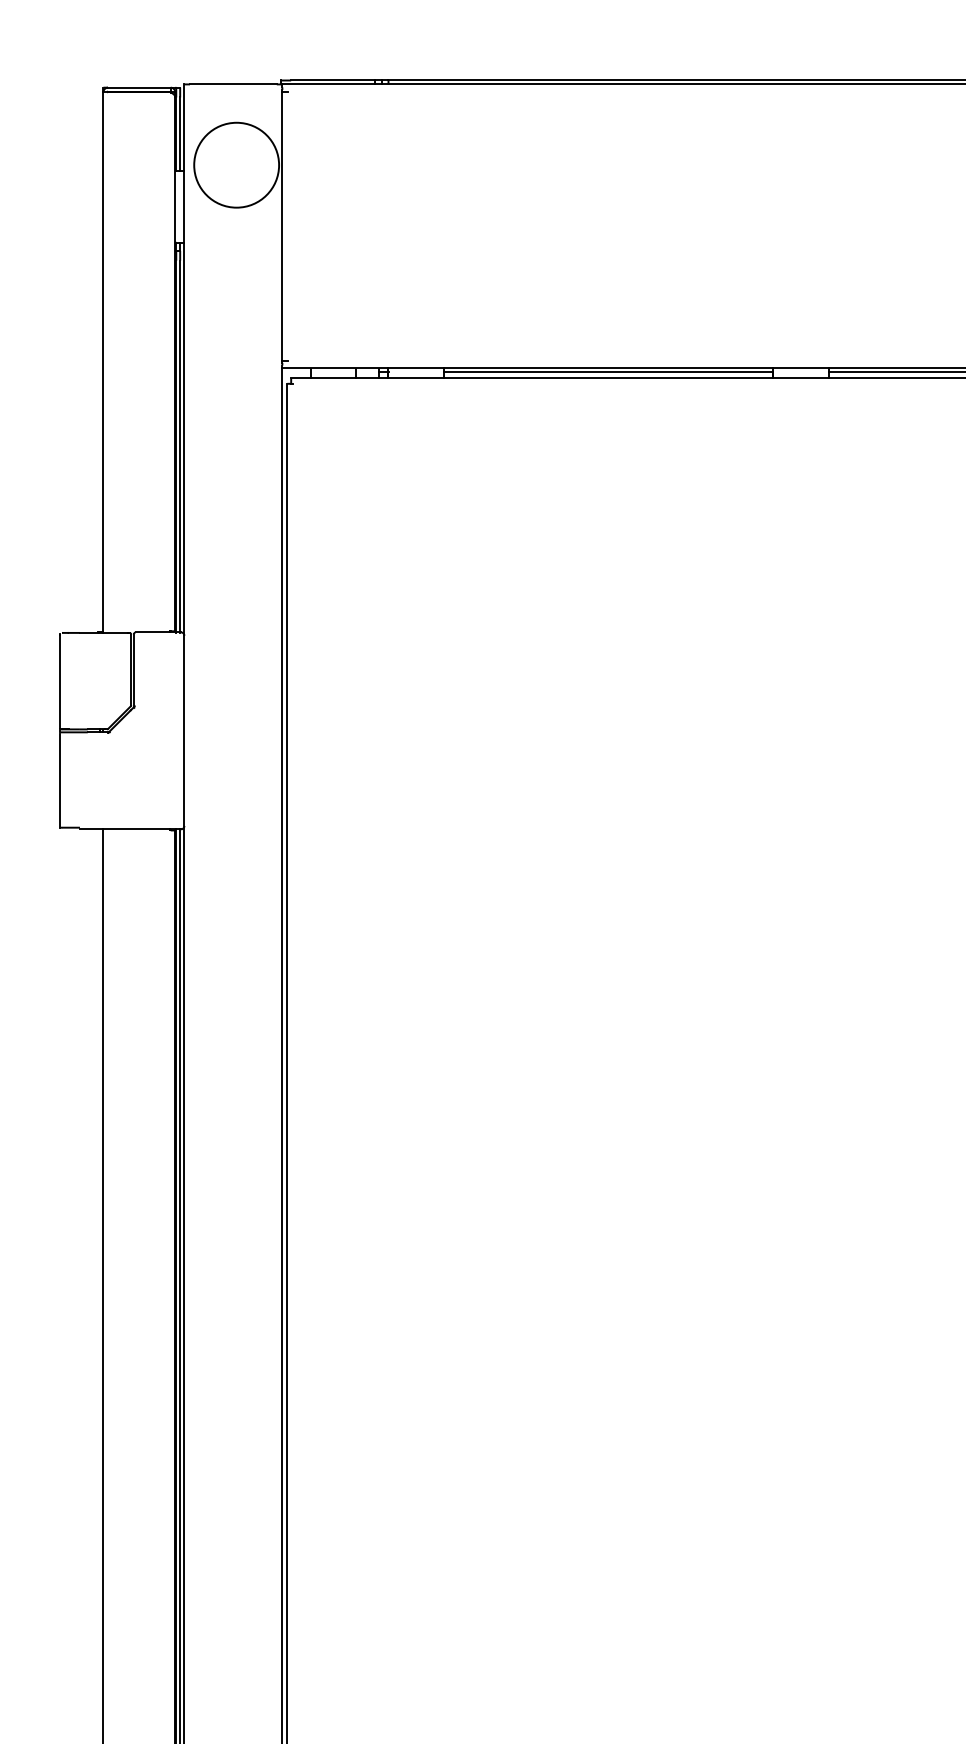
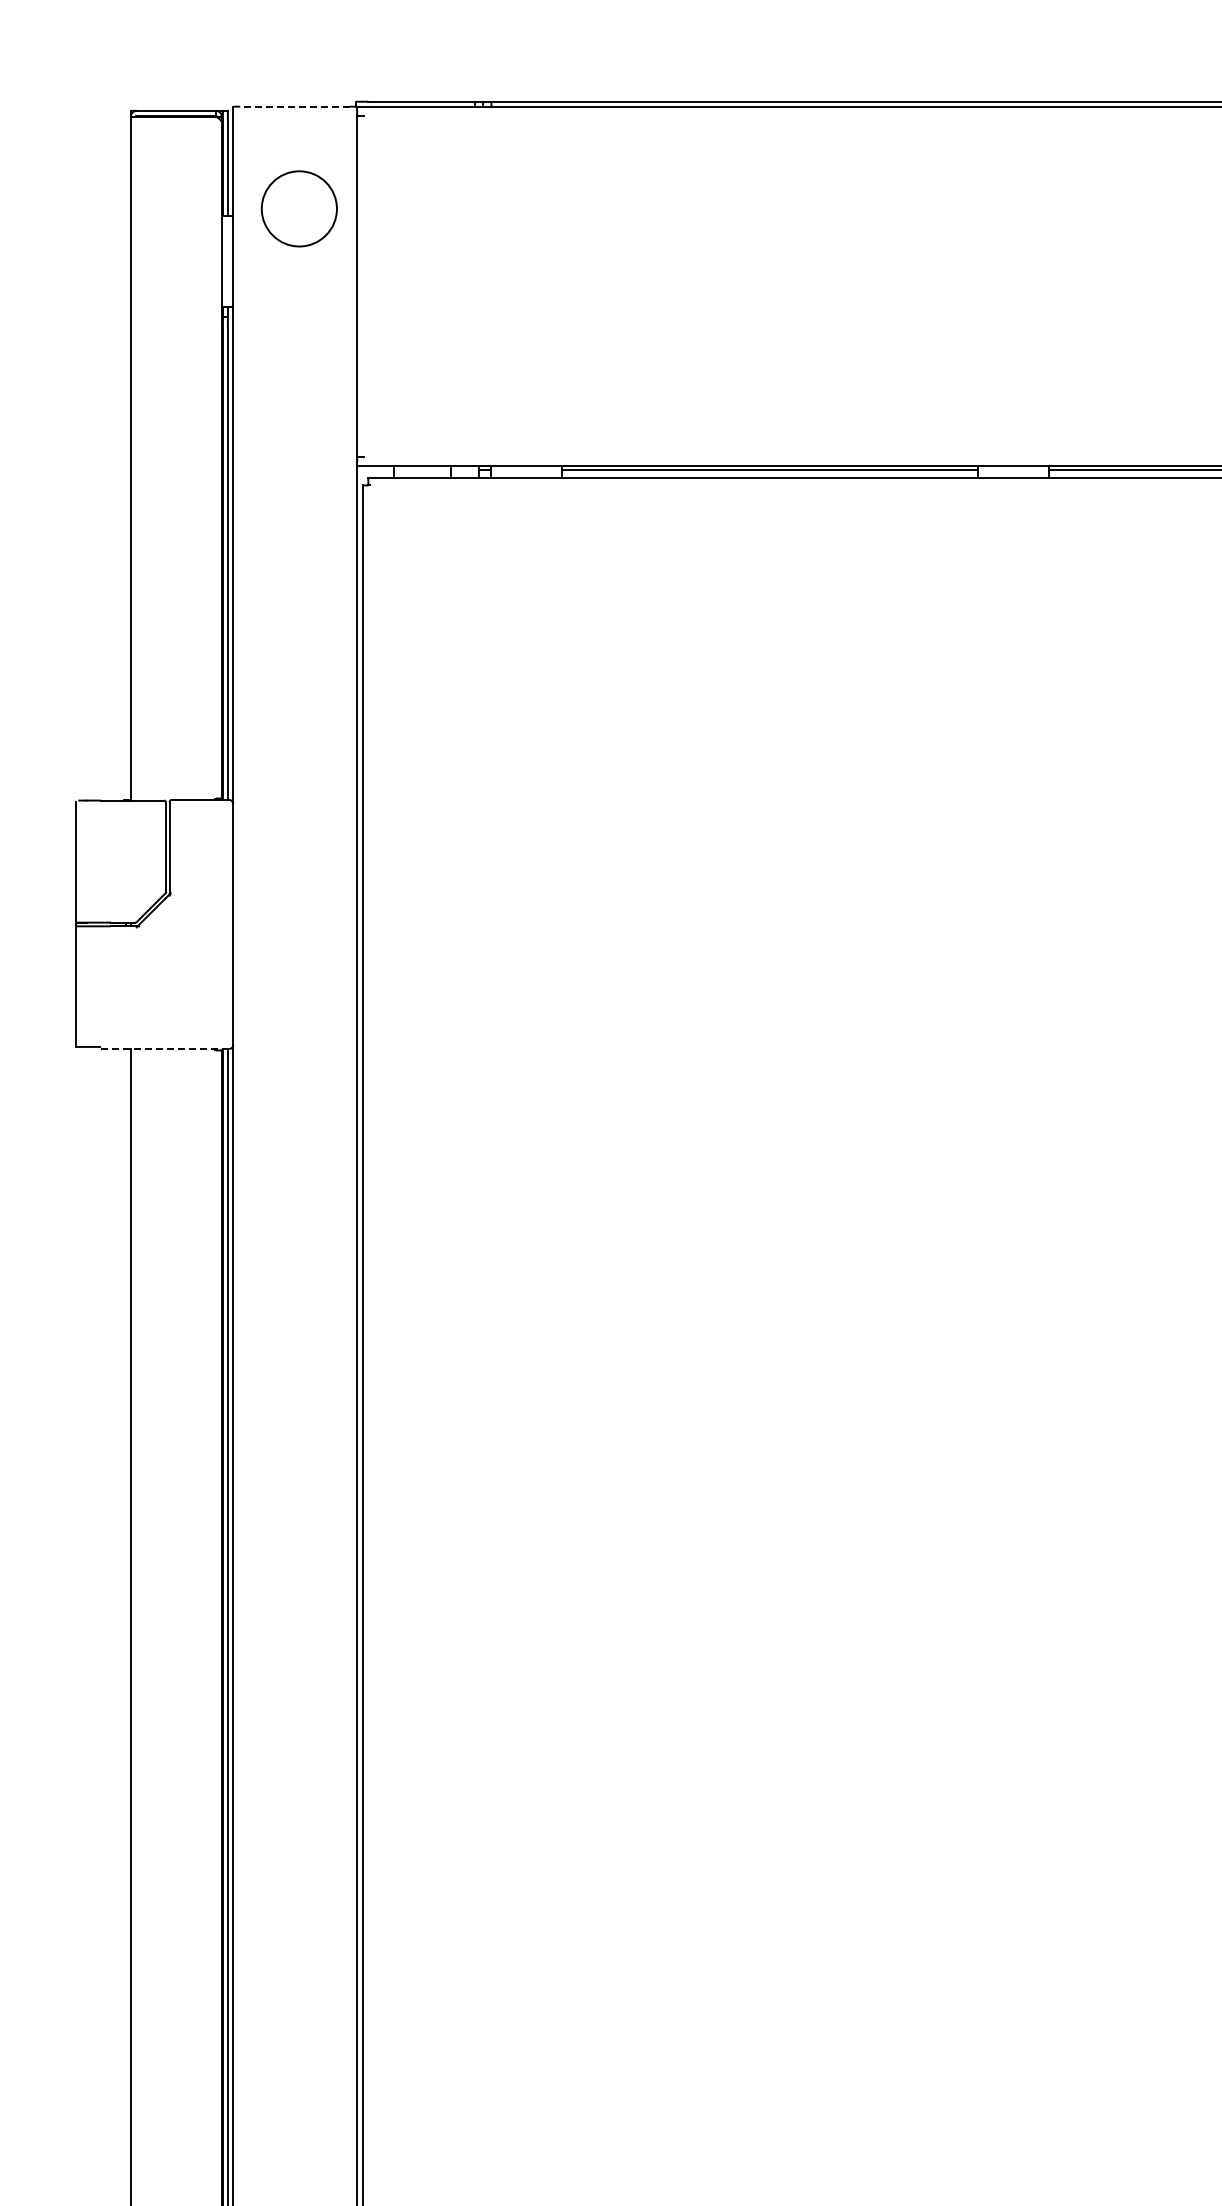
line: (233, 84) -> (295, 106), solid -> dashed
circle: (236, 164) -> (299, 208), size x0.7
line: (130, 829) -> (165, 1049), solid -> dashed

